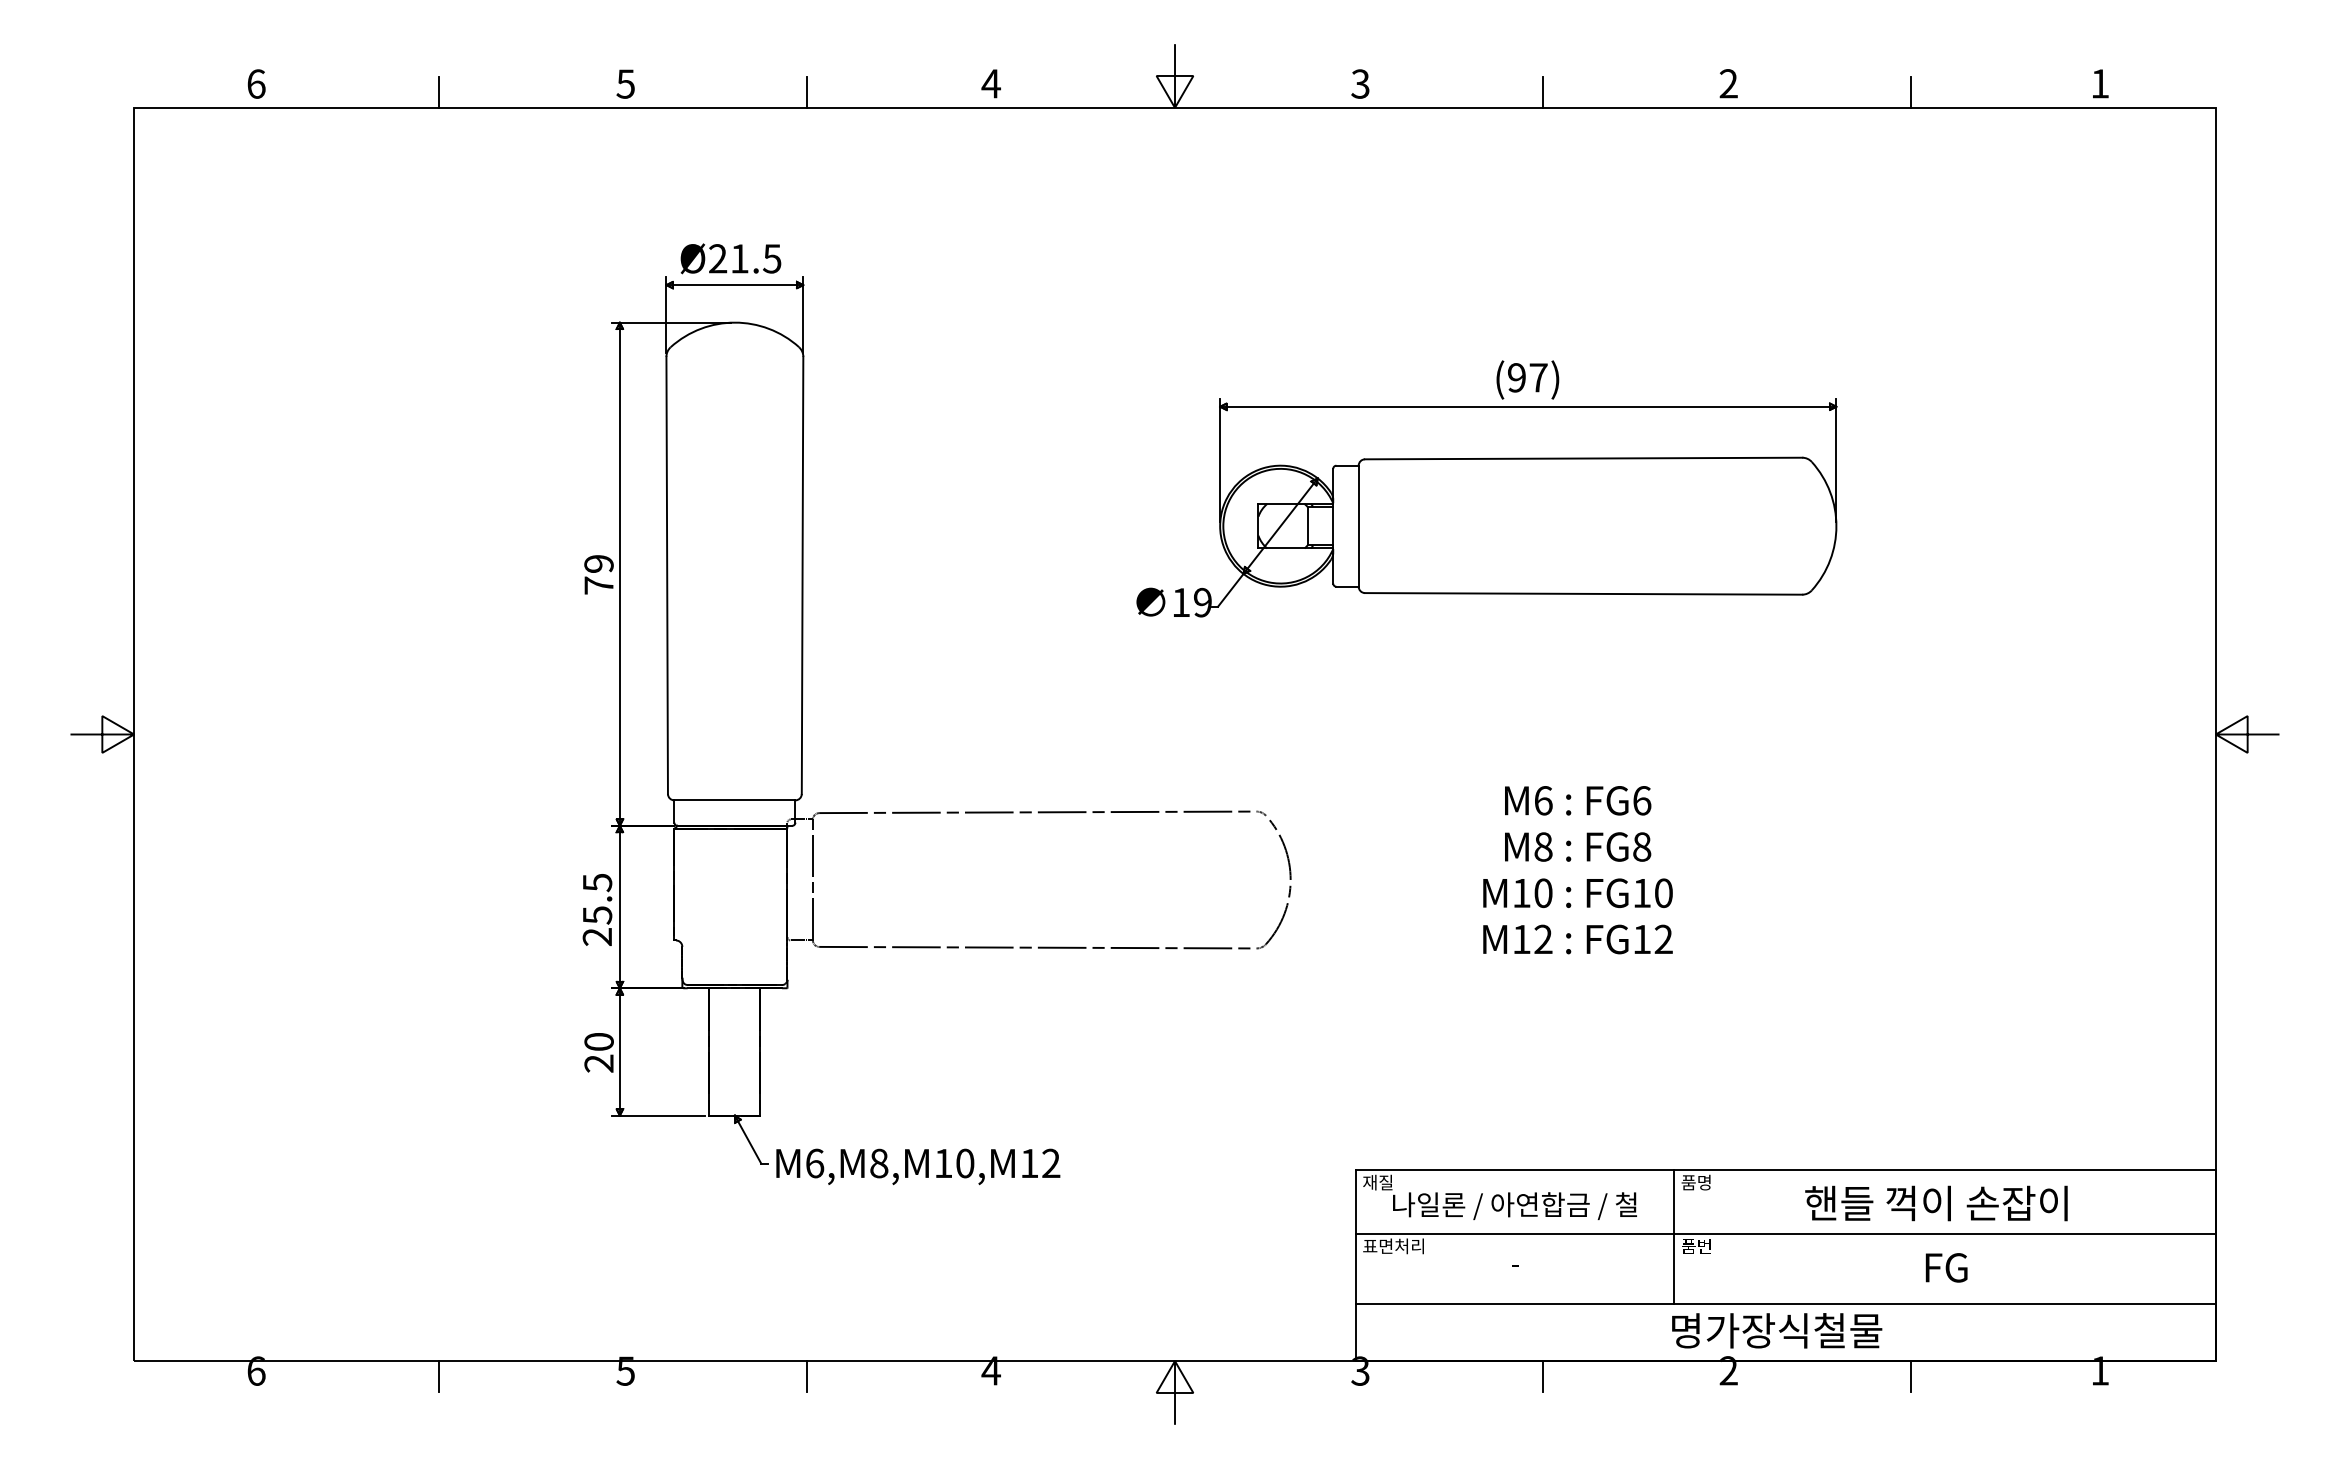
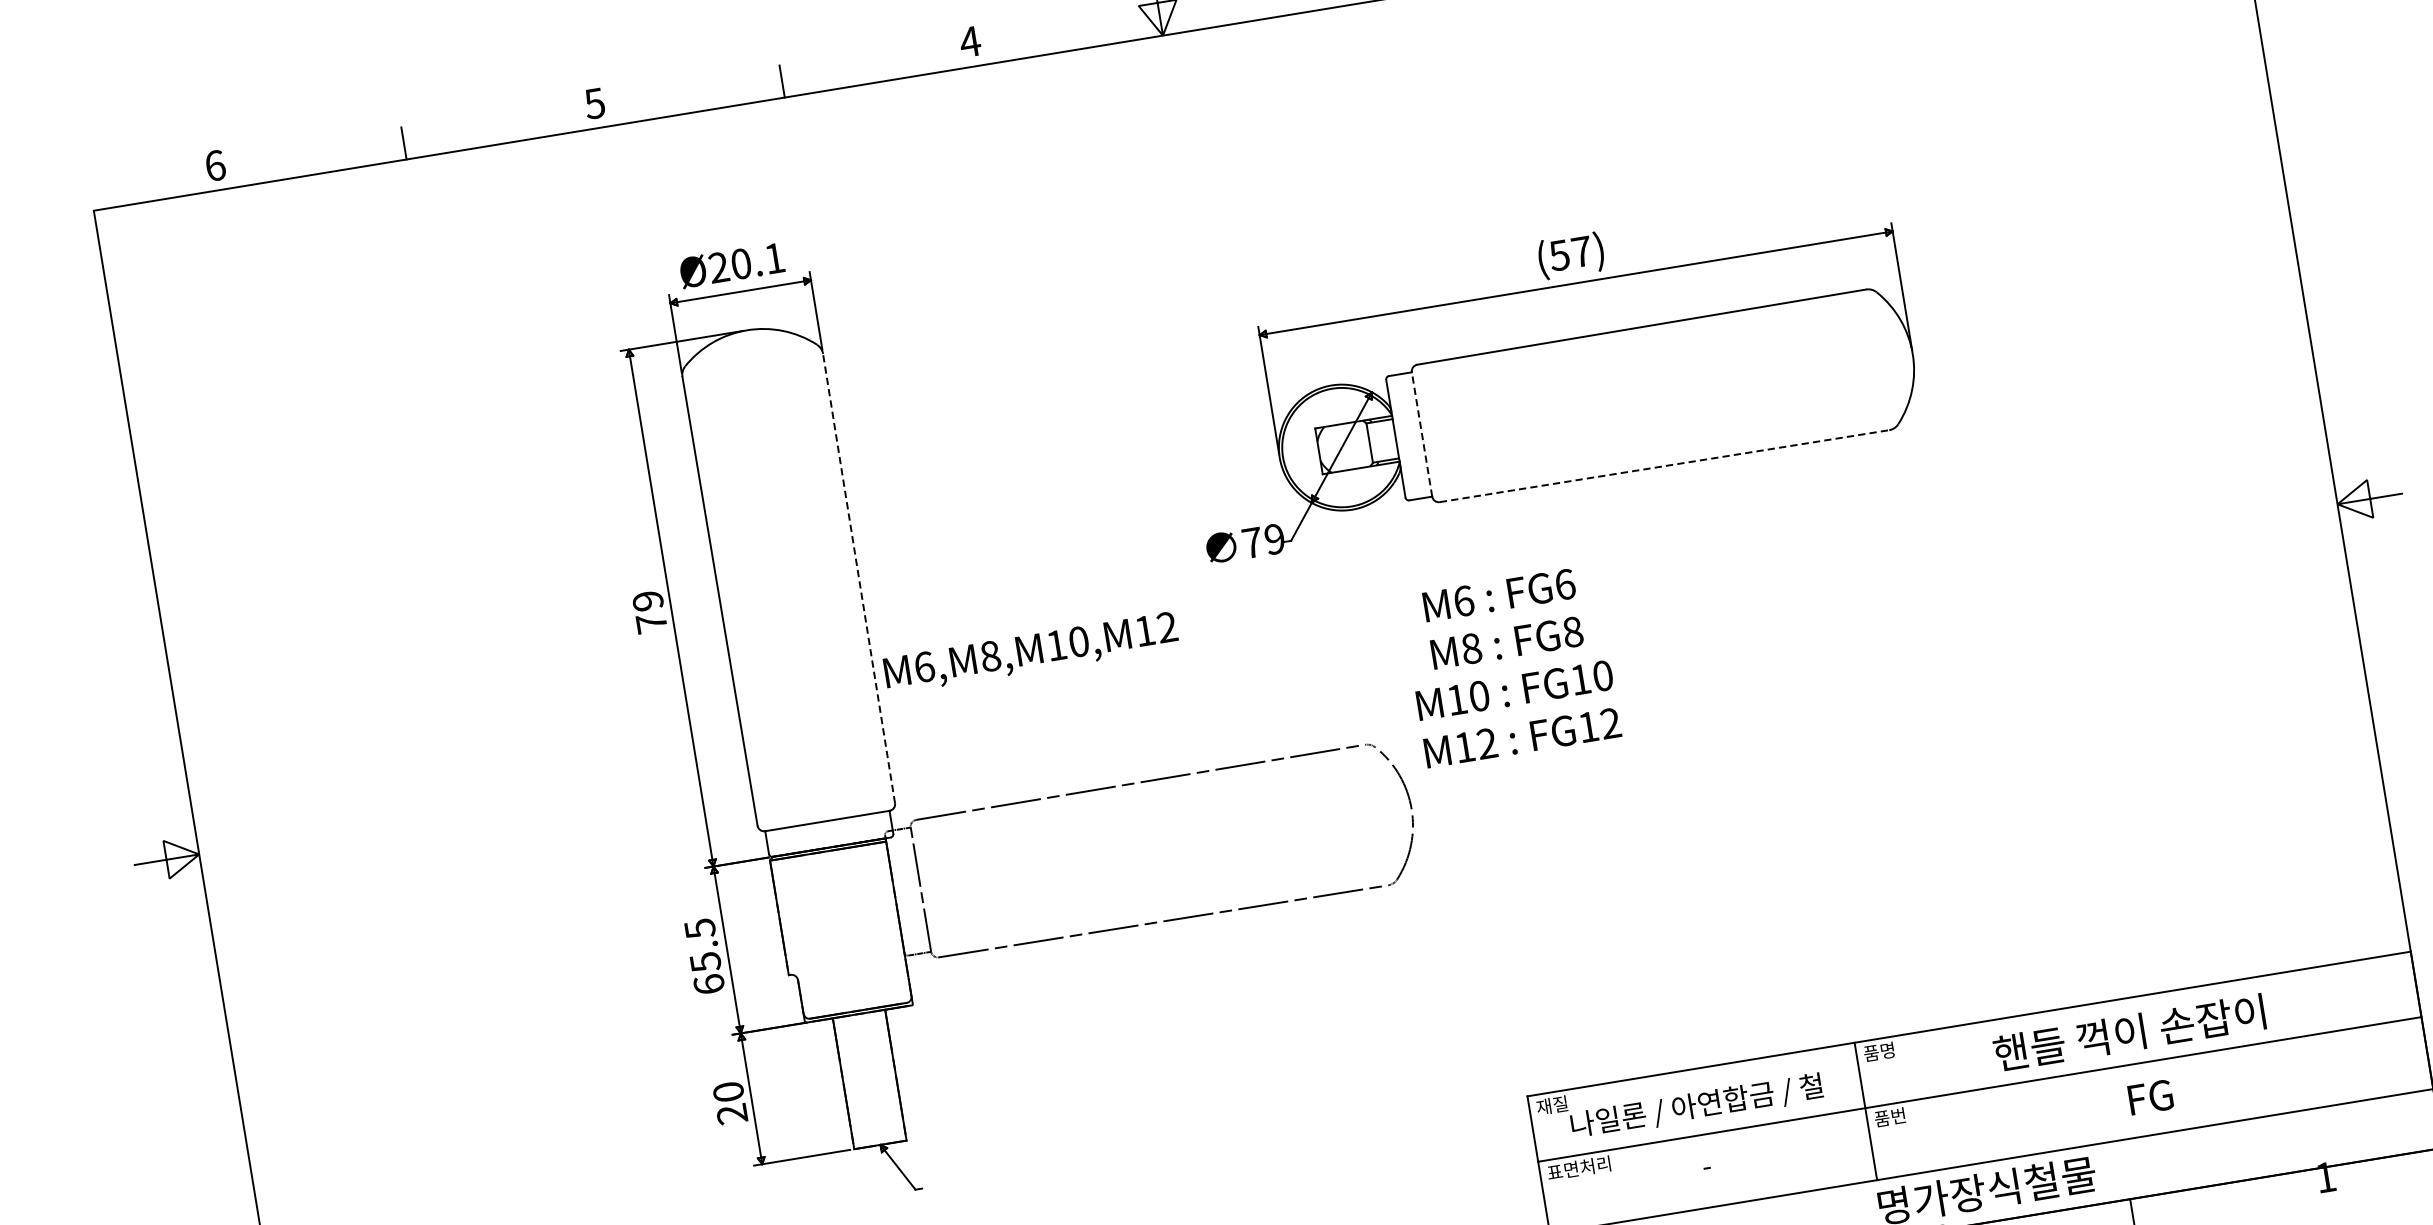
text: (756, 258) -> (758, 260), Ø21.5 -> Ø20.1
text: (1516, 377) -> (1559, 255), (97) -> (57)
line: (1358, 526) -> (1421, 434), solid -> dashed
line: (802, 575) -> (859, 578), solid -> dashed
line: (1583, 593) -> (1664, 465), solid -> dashed
text: (1181, 602) -> (1252, 542), 19 -> 79
text: (1577, 870) -> (1510, 667), moved
text: (597, 936) -> (709, 983), 25.5 -> 65.5
text: (918, 1166) -> (1031, 652), moved

